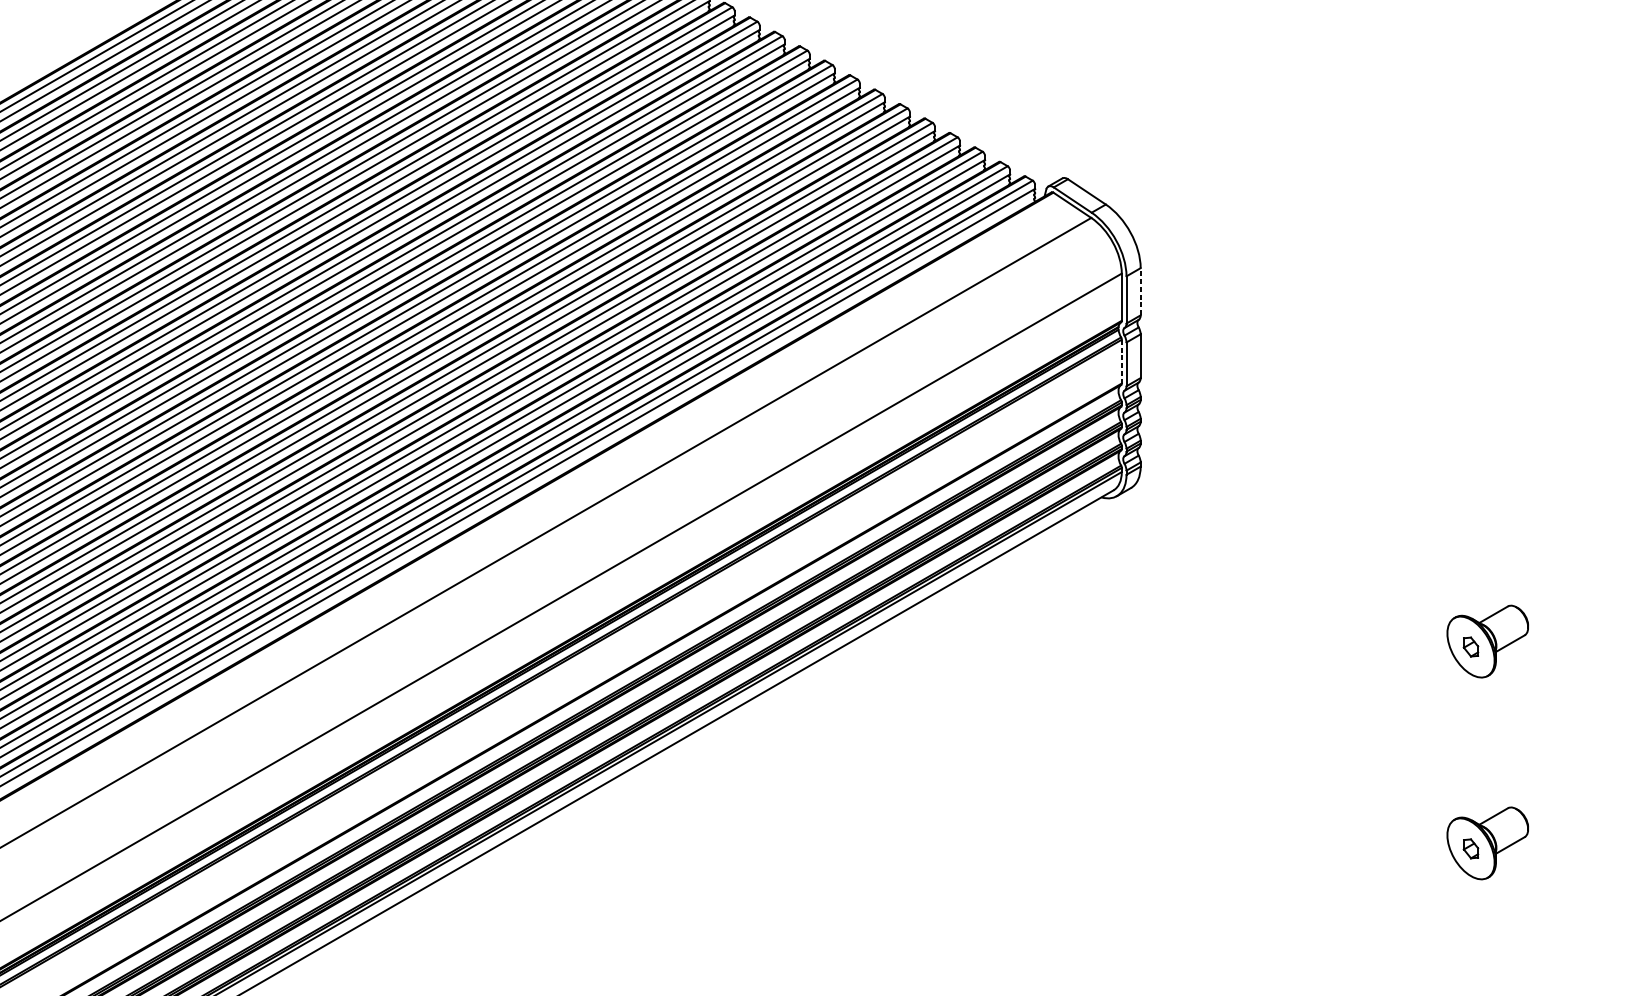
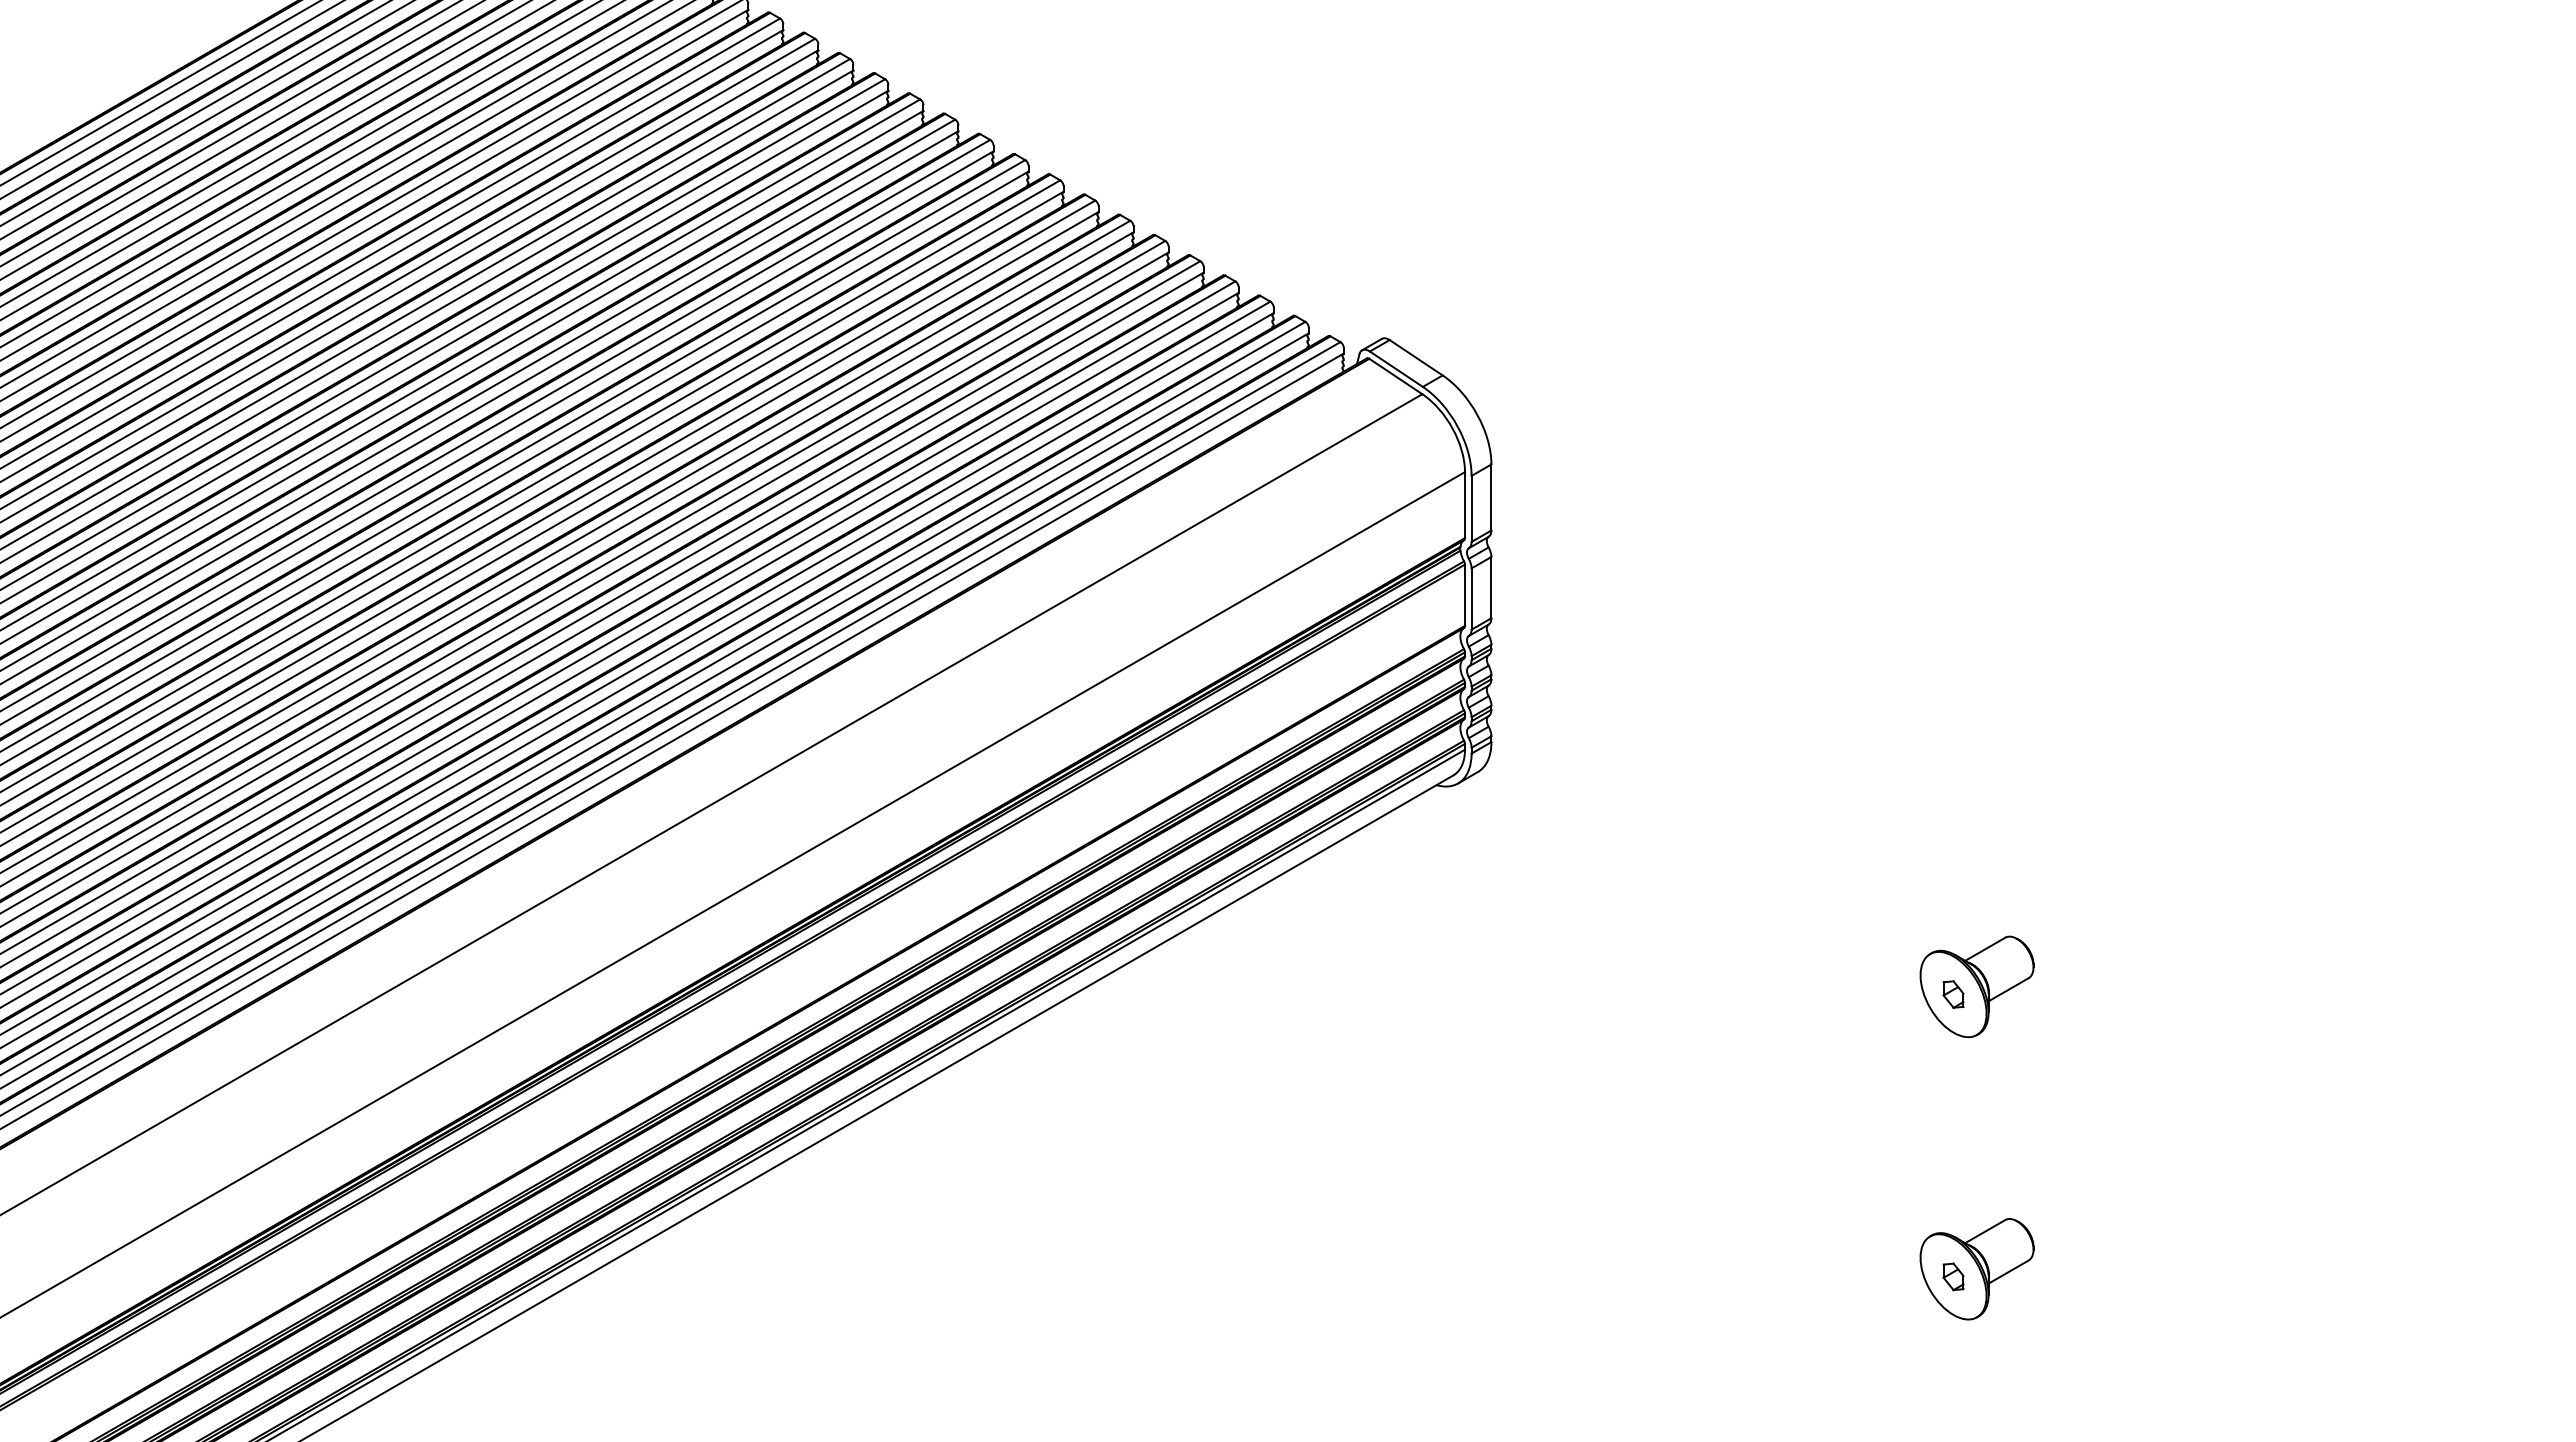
line: (1140, 291) -> (1491, 496), dashed -> solid
line: (1121, 361) -> (1464, 595), dashed -> solid

